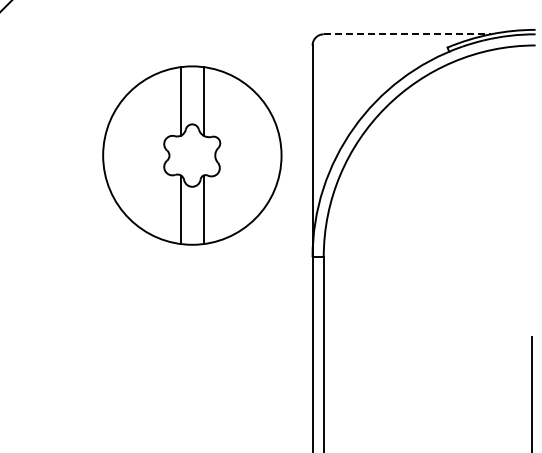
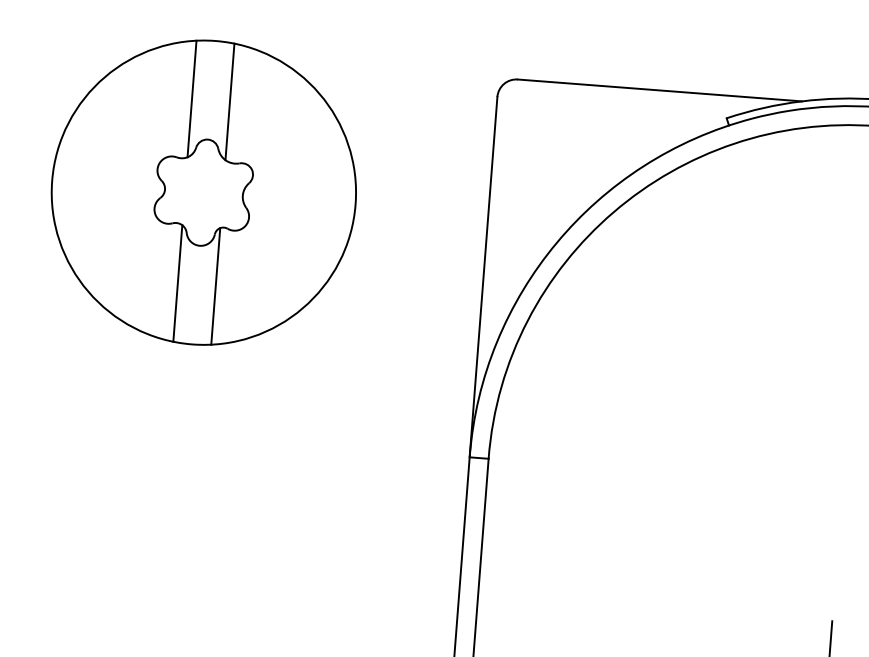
line: (407, 34) -> (660, 90), dashed -> solid
part: (192, 155) -> (204, 192), moved

